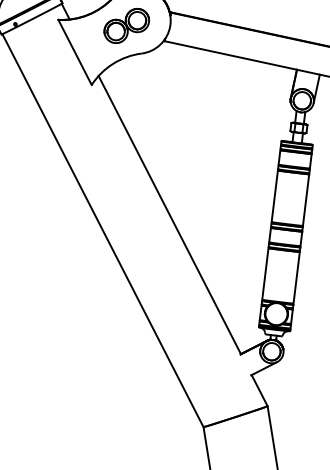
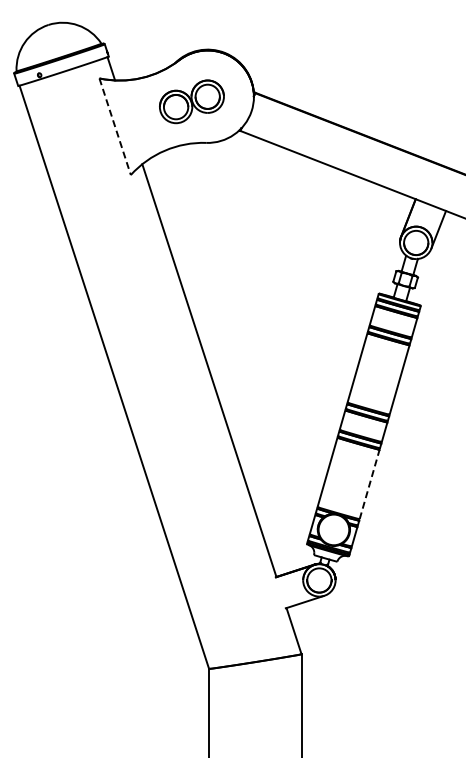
line: (75, 52) -> (115, 126), solid -> dashed
line: (296, 277) -> (369, 484), solid -> dashed

